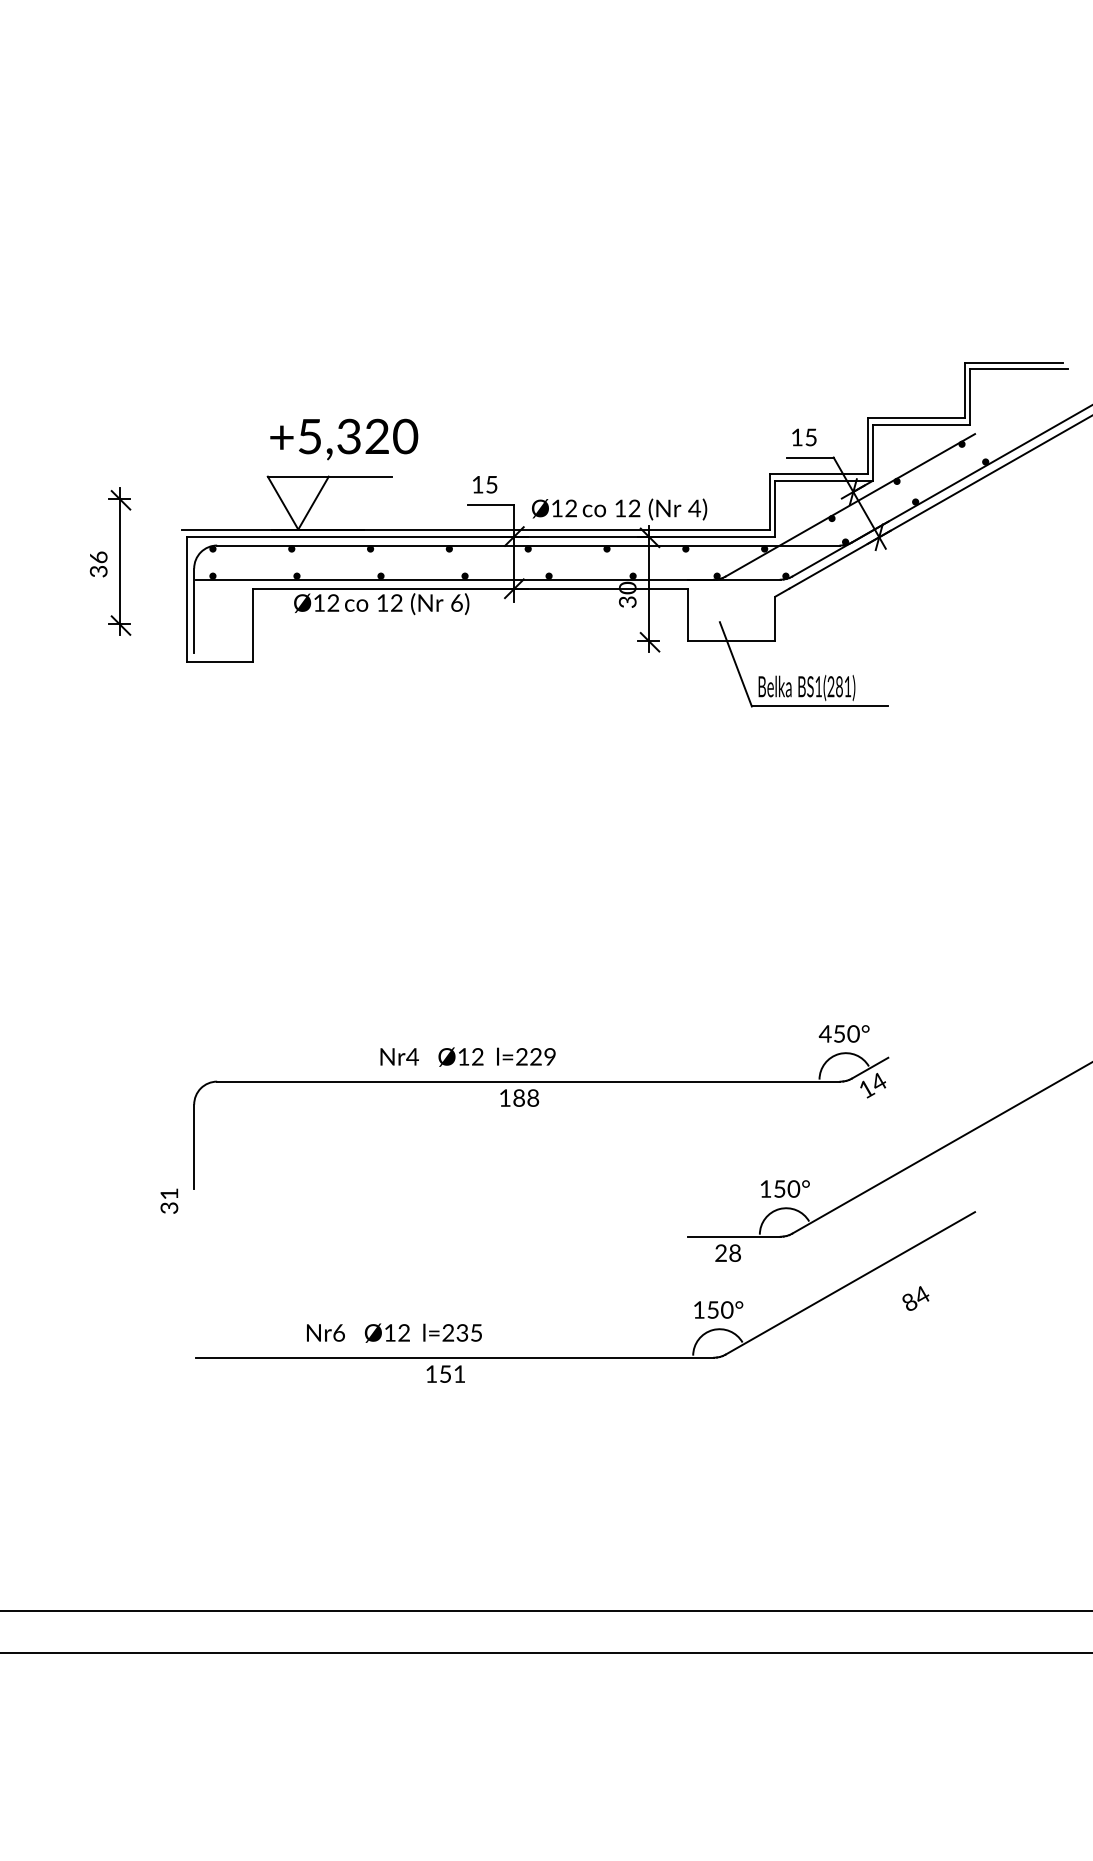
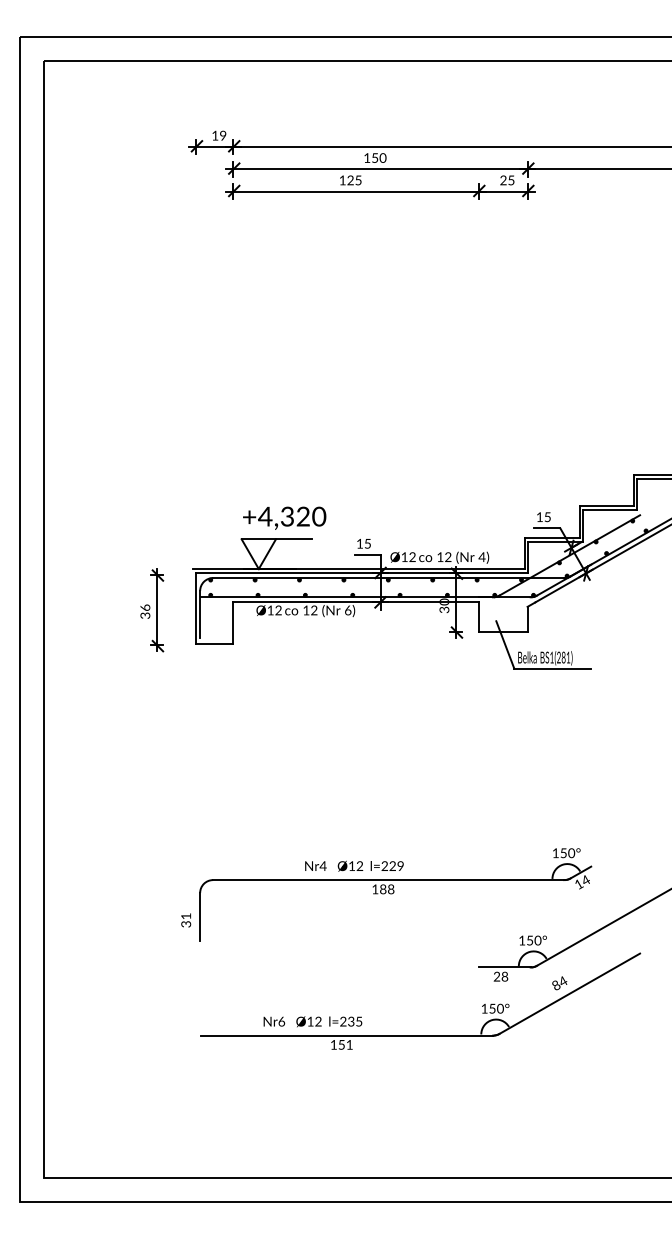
text: (310, 436) -> (265, 516), +5,320 -> +4,320
part: (111, 562) -> (152, 610), moved
text: (824, 1034) -> (555, 853), 450° -> 150°
text: (169, 1201) -> (186, 920), moved
text: (915, 1298) -> (559, 983), moved

